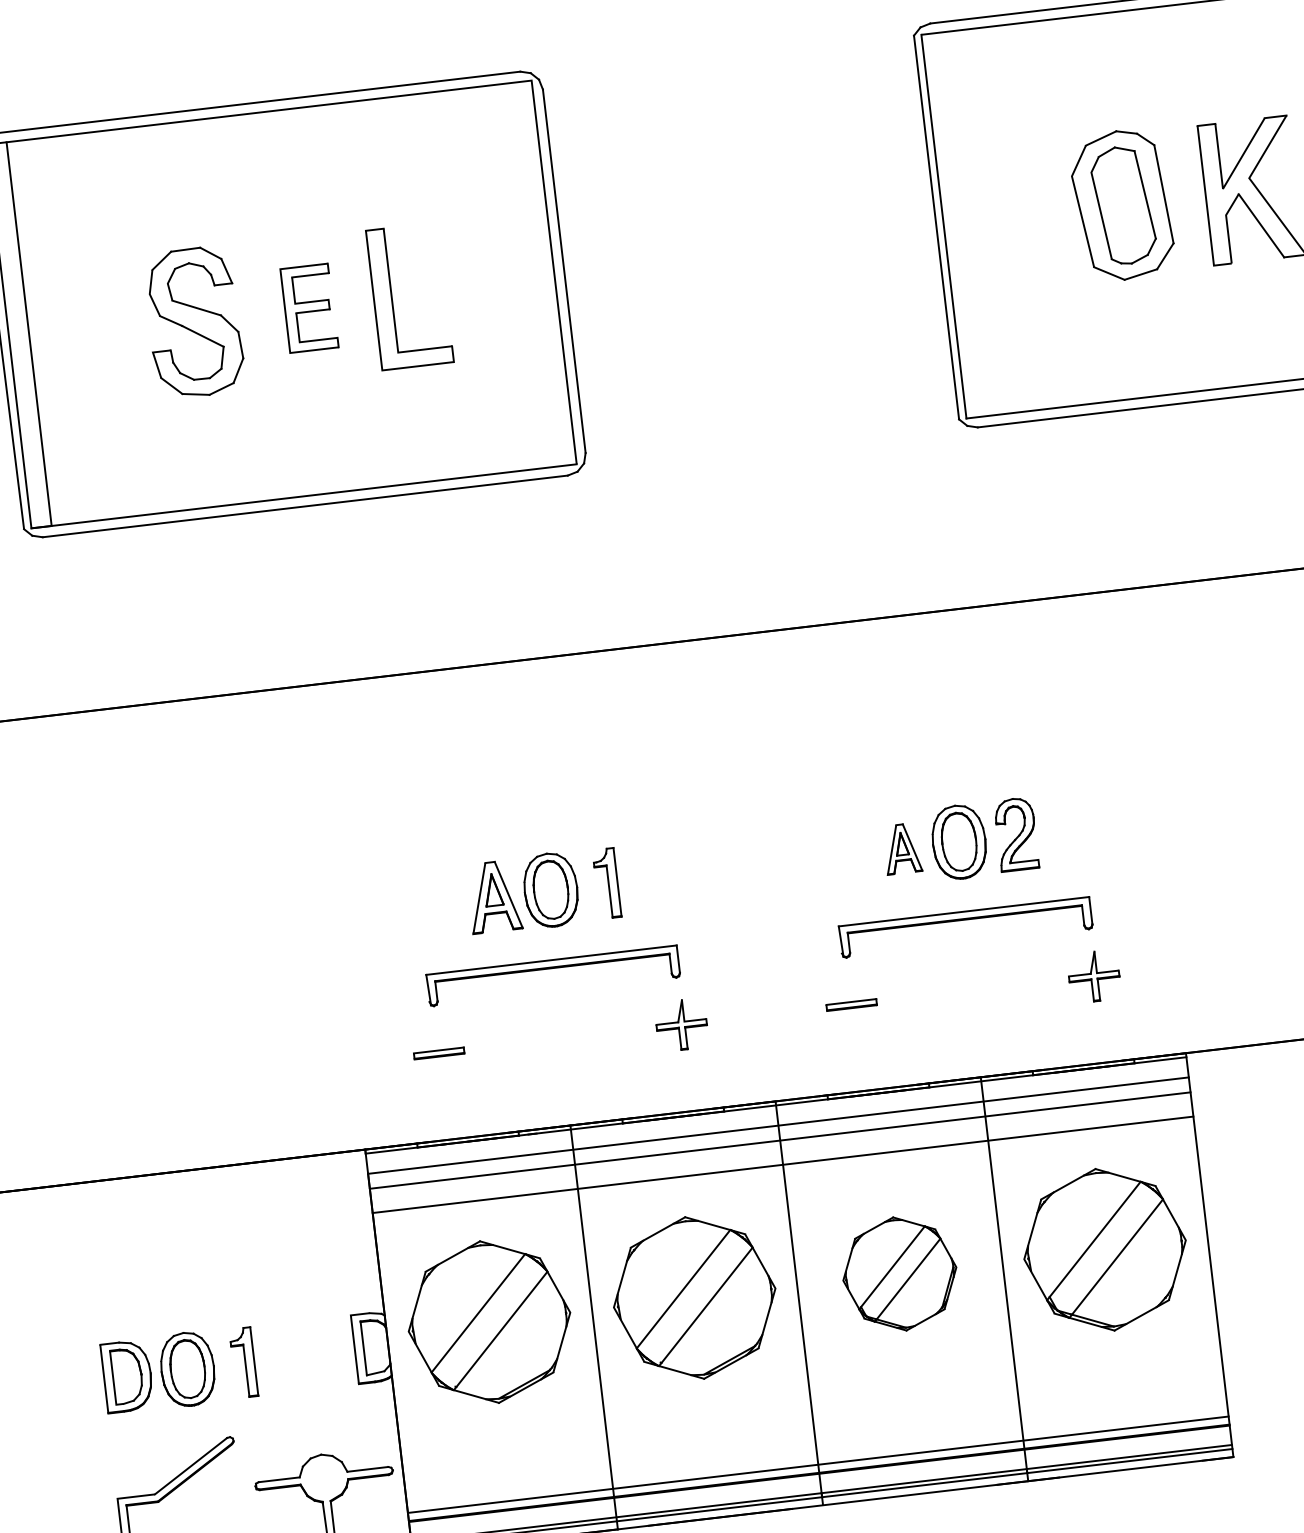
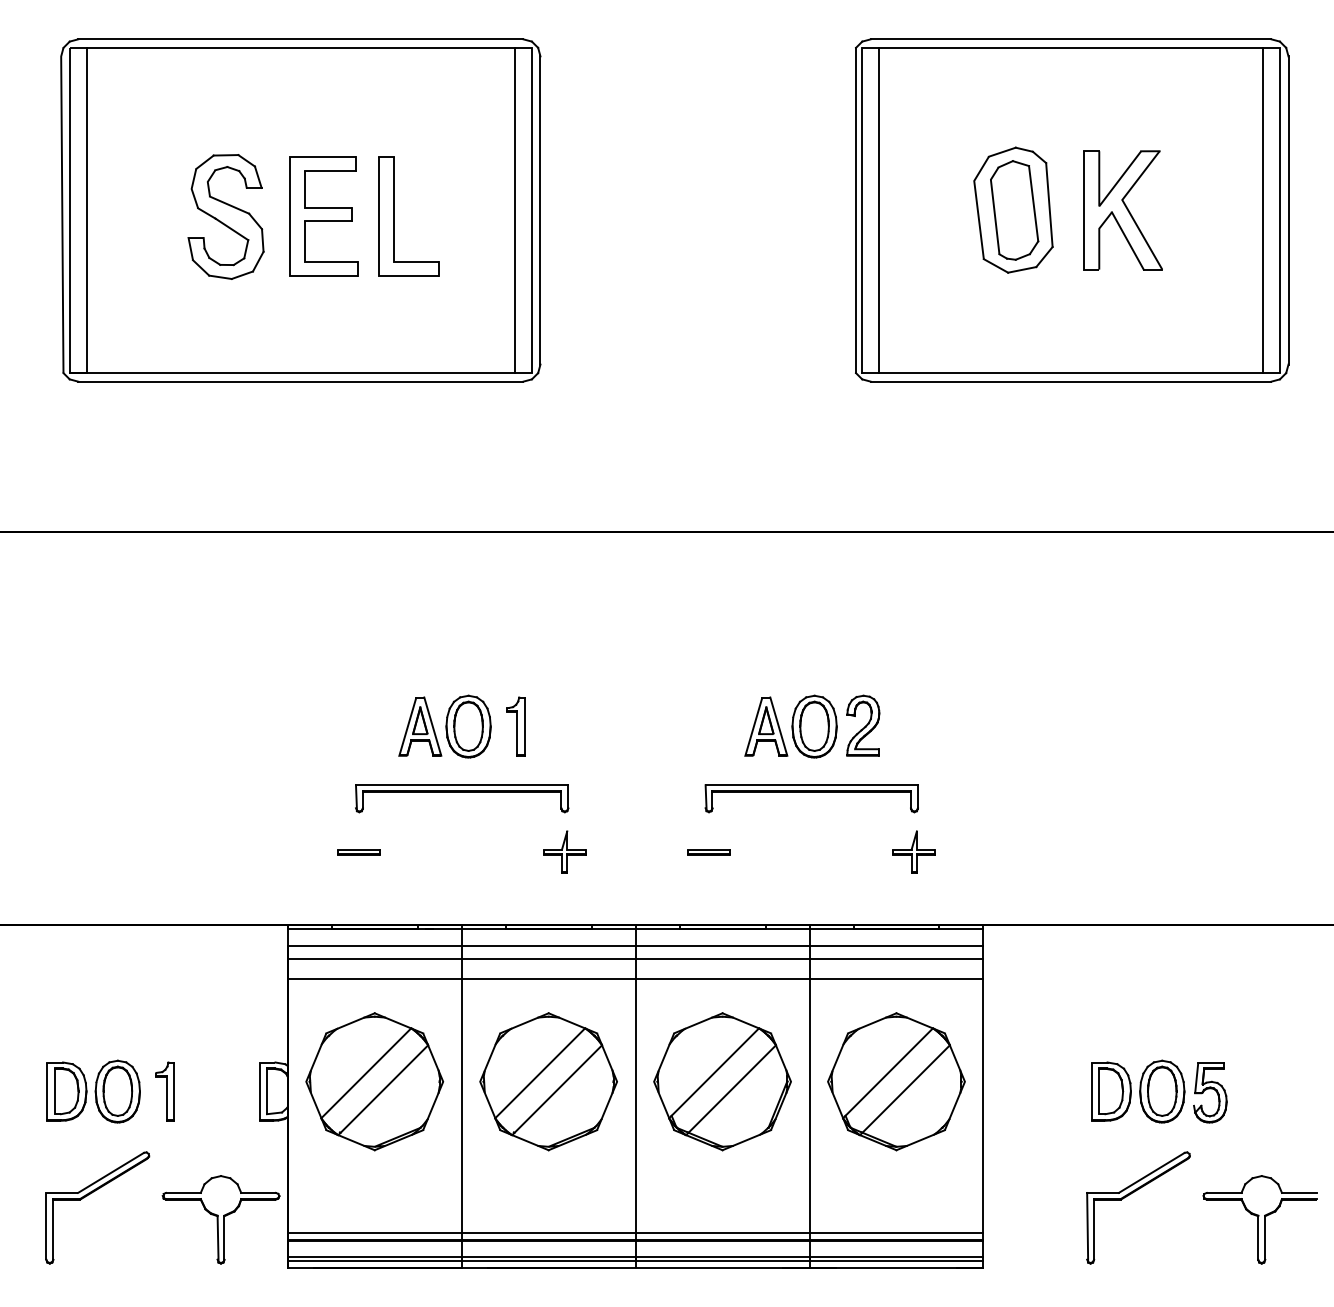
line: (964, 224) -> (879, 210), added
line: (533, 274) -> (514, 210), added
part: (309, 308) -> (323, 216), size x1.67
part: (902, 848) -> (766, 726), size x1.43
part: (899, 1273) -> (722, 1081), size x1.43

